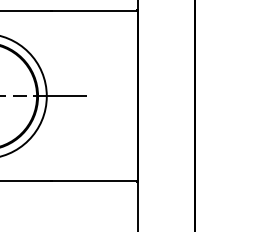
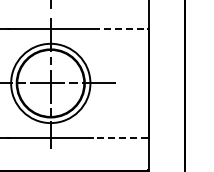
line: (95, 11) -> (121, 29), solid -> dashed
line: (94, 181) -> (120, 137), solid -> dashed

